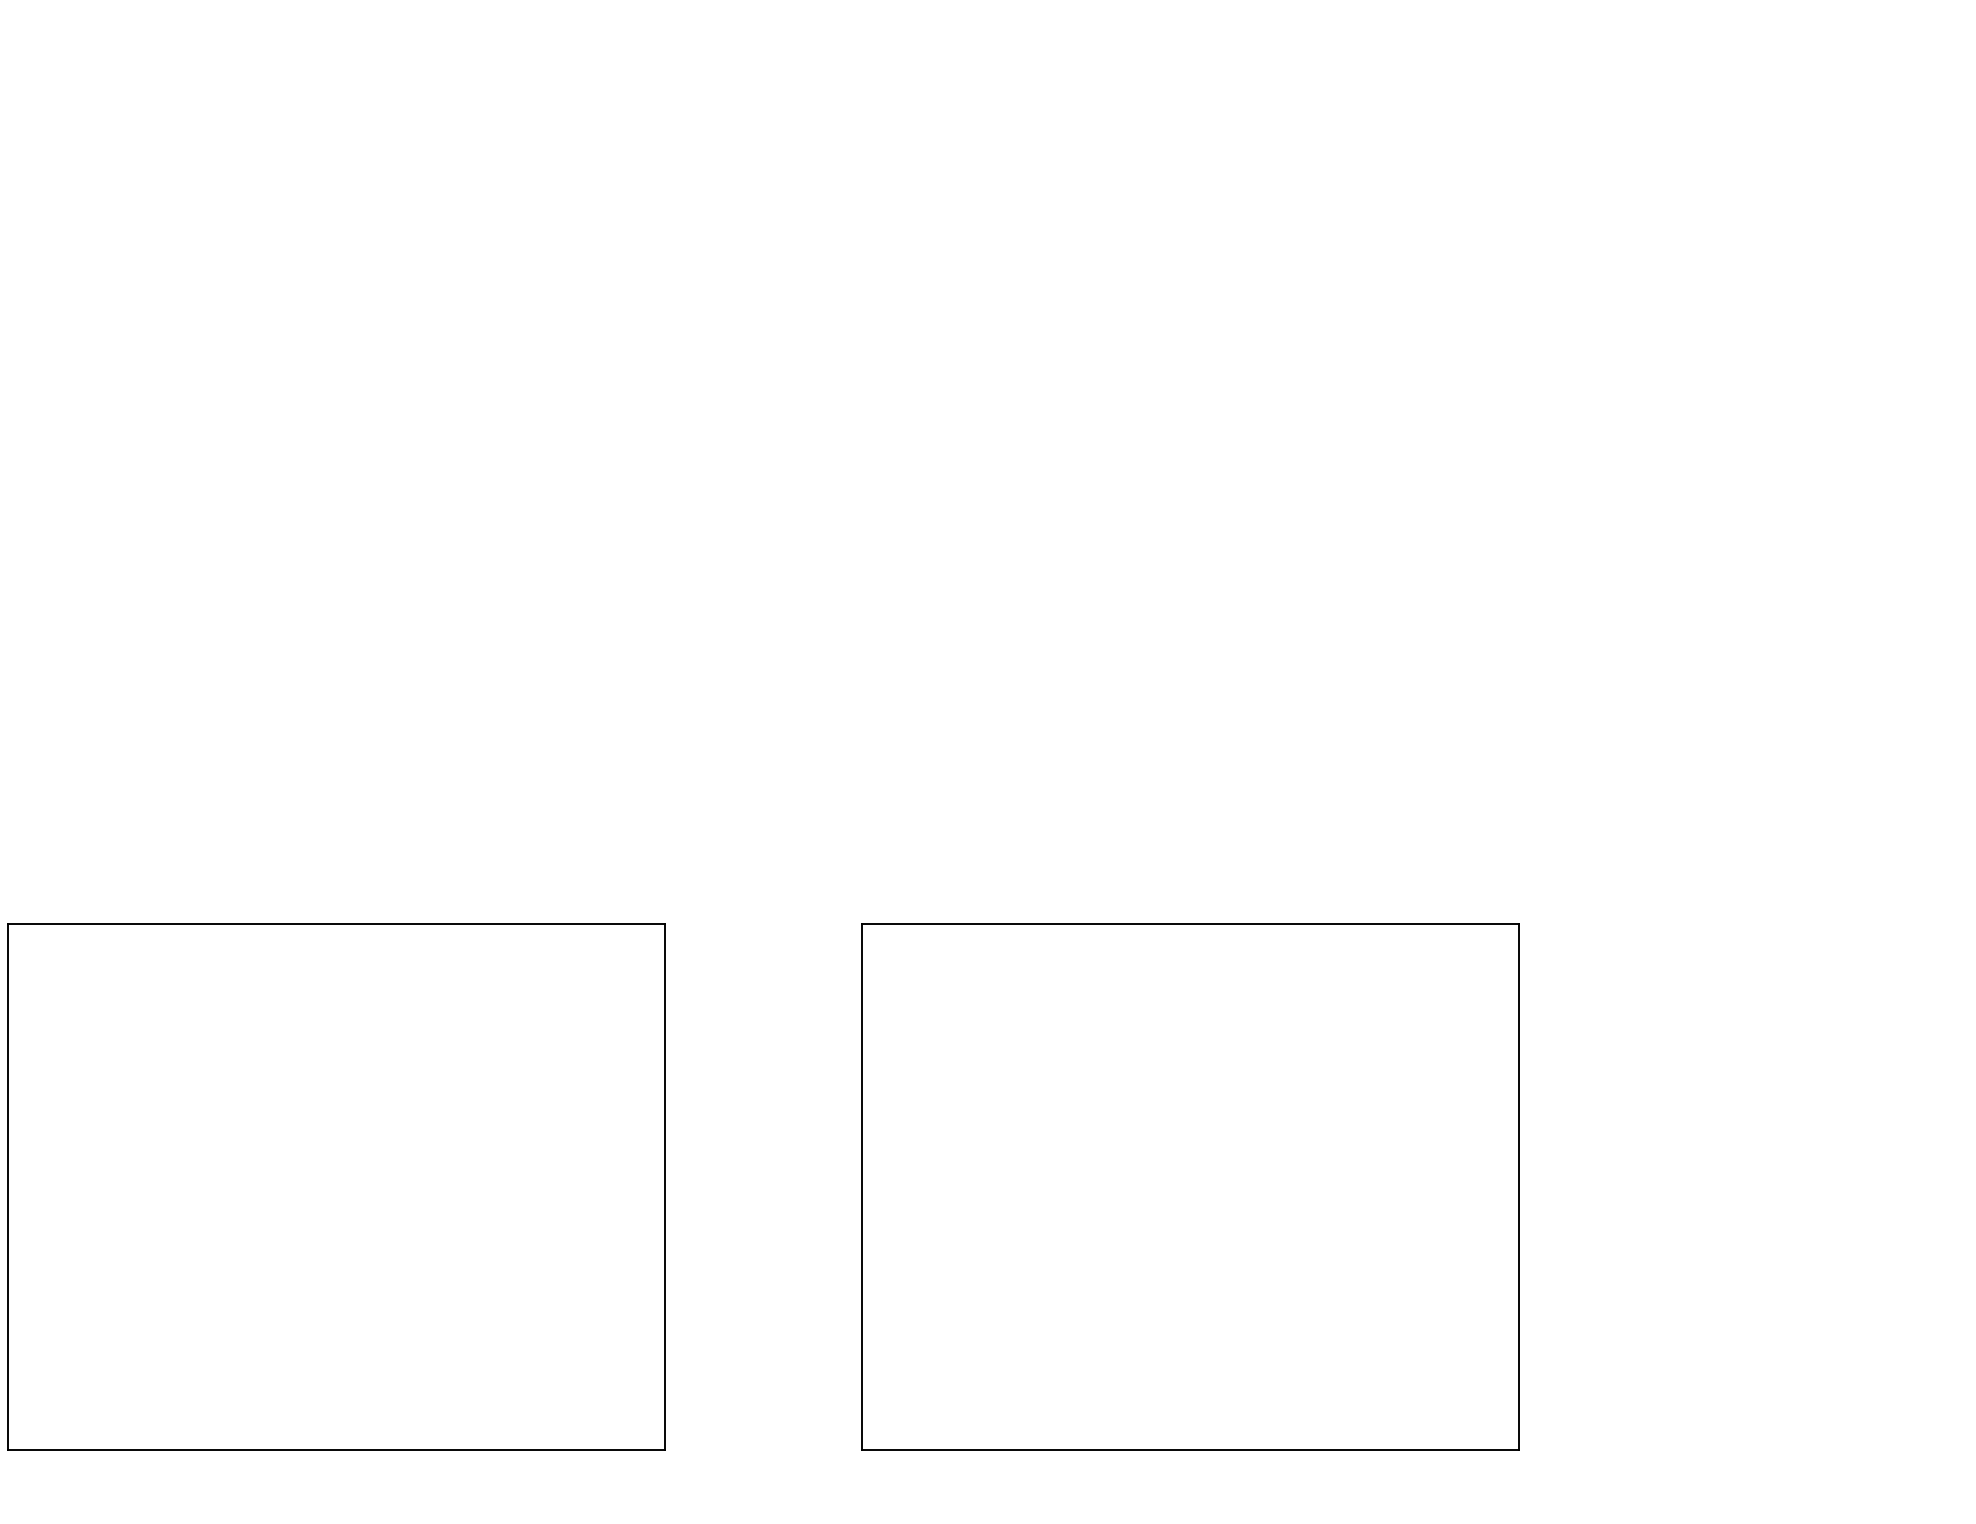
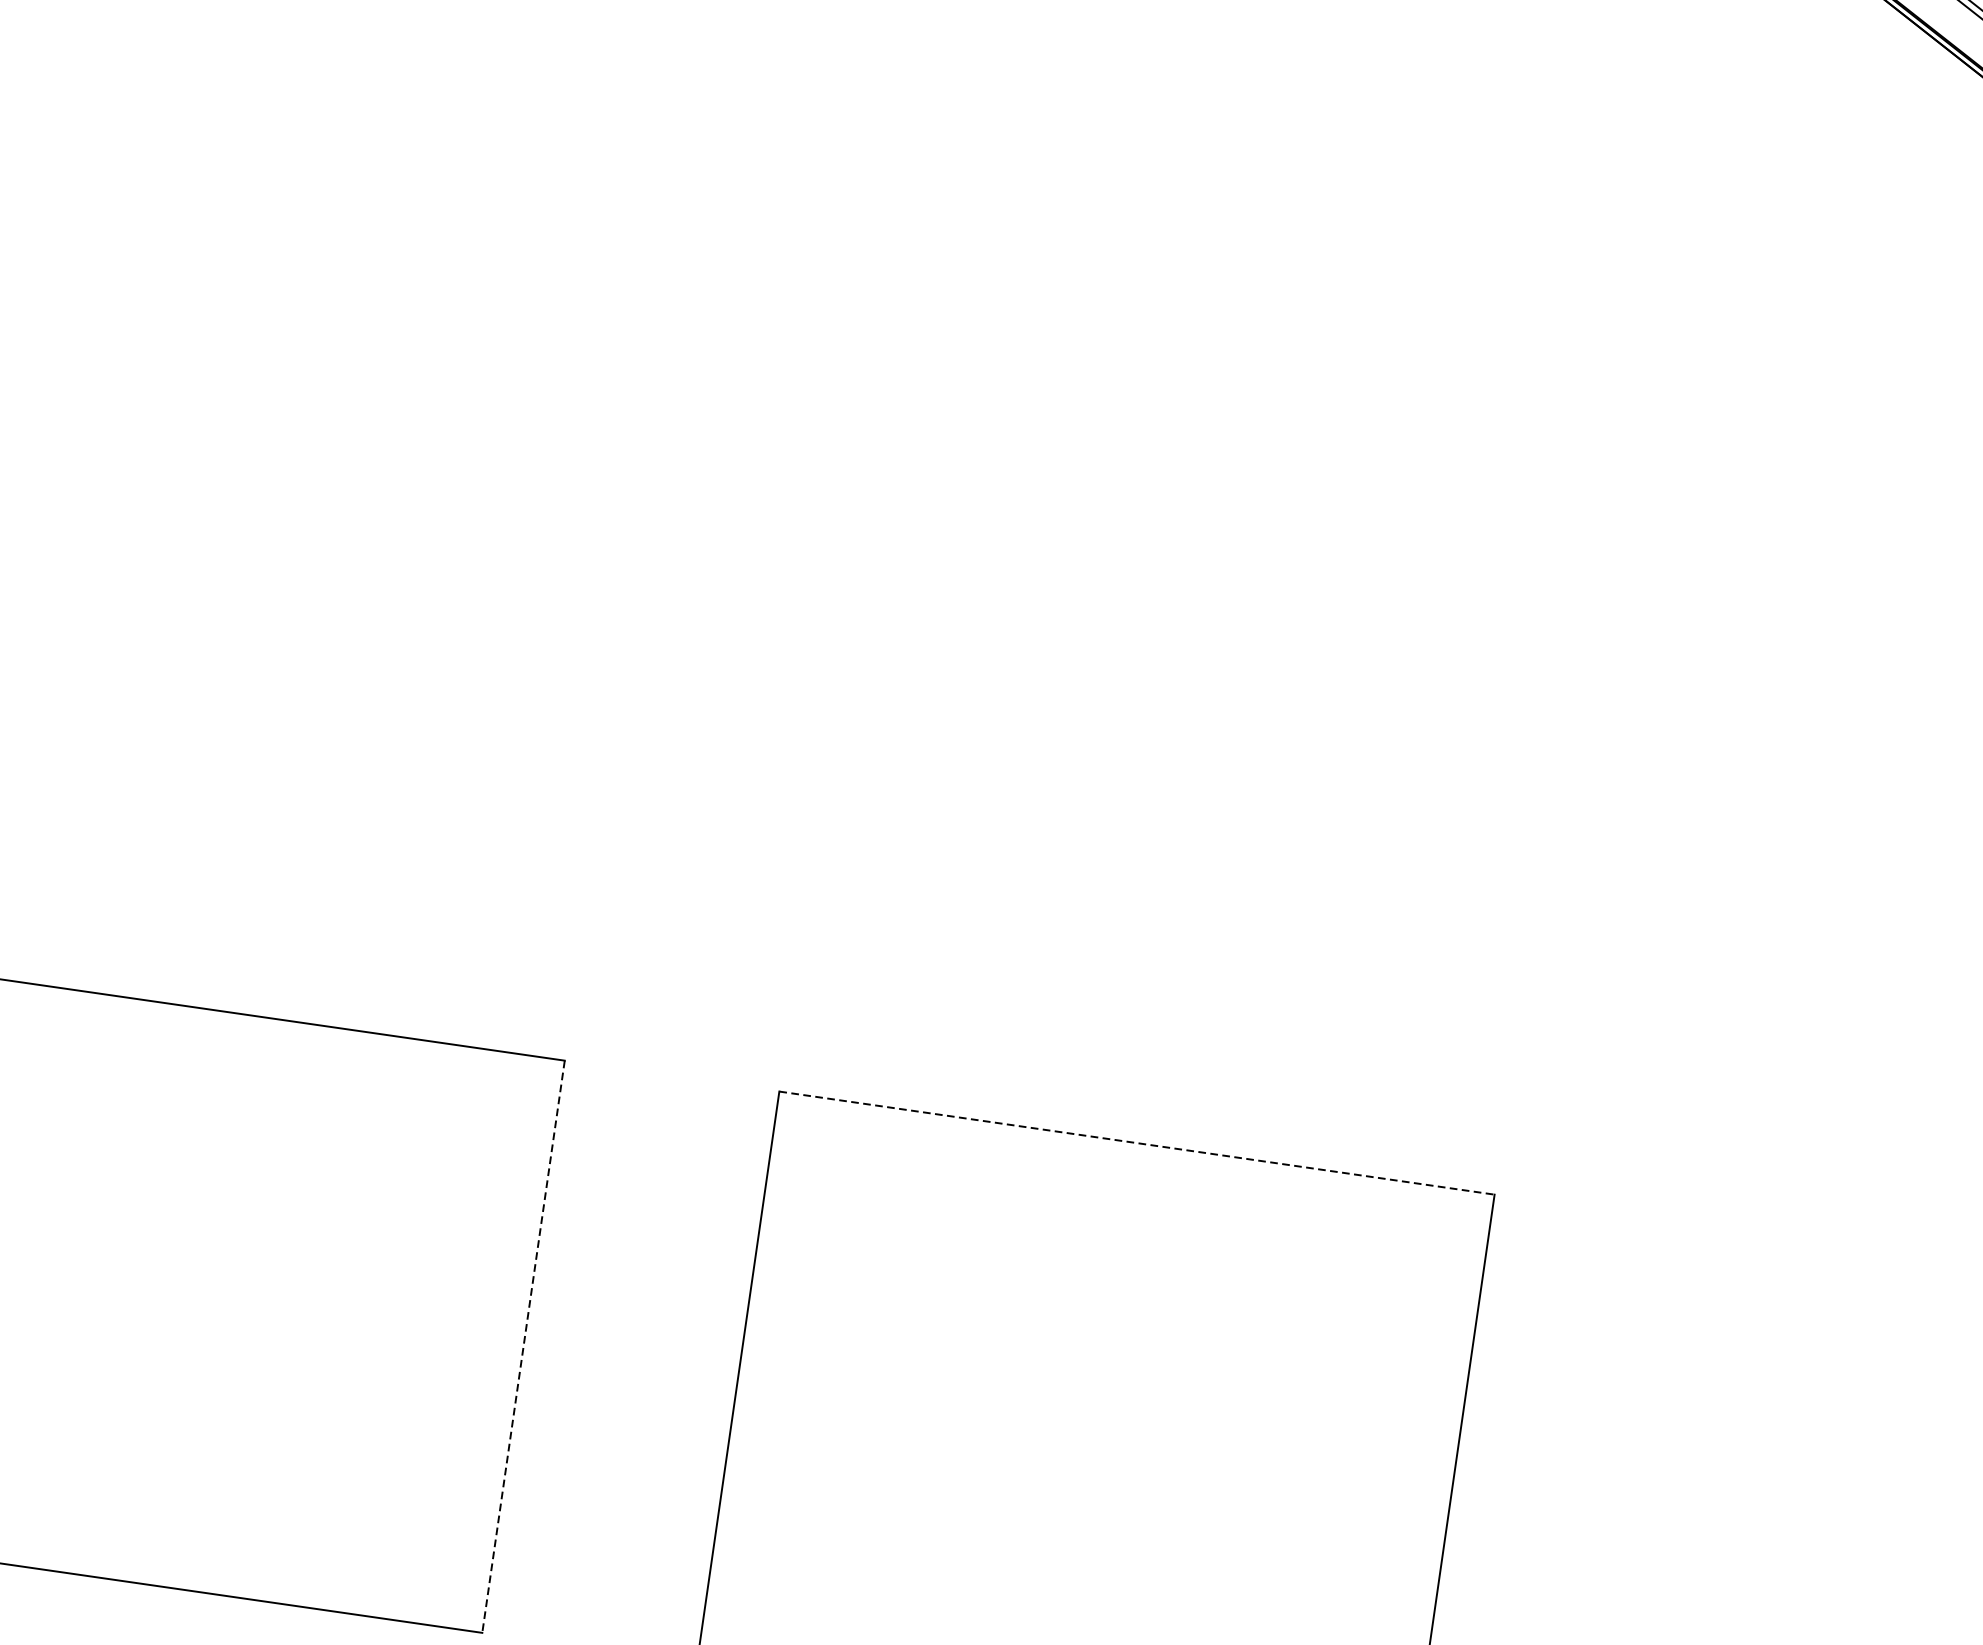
line: (1190, 923) -> (1136, 1142), solid -> dashed
line: (665, 1186) -> (523, 1346), solid -> dashed

